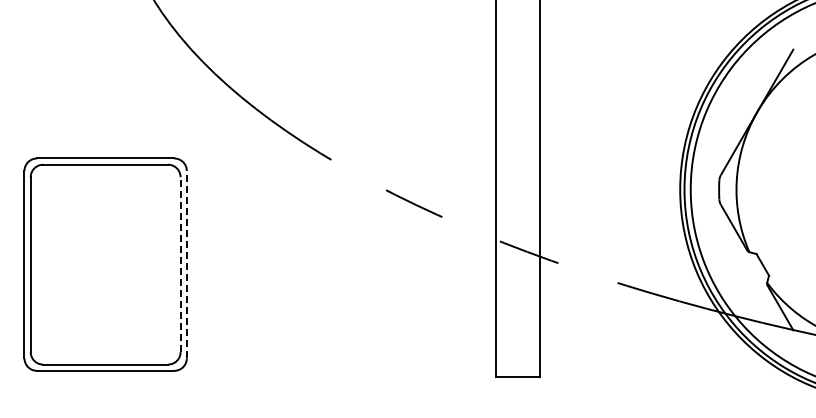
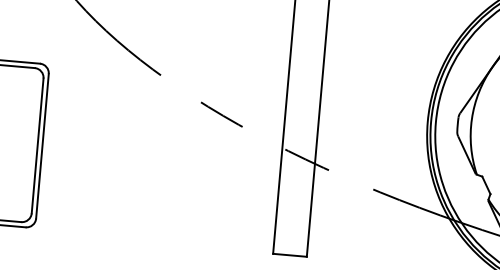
line: (180, 264) -> (37, 145), dashed -> solid
line: (186, 264) -> (42, 146), dashed -> solid

